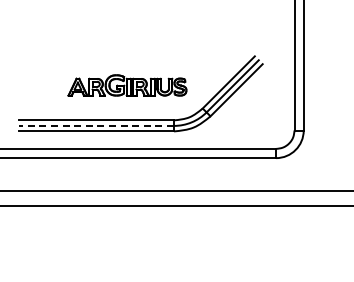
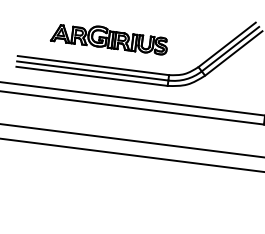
part: (127, 85) -> (109, 38), moved
line: (96, 125) -> (92, 70), dashed -> solid

